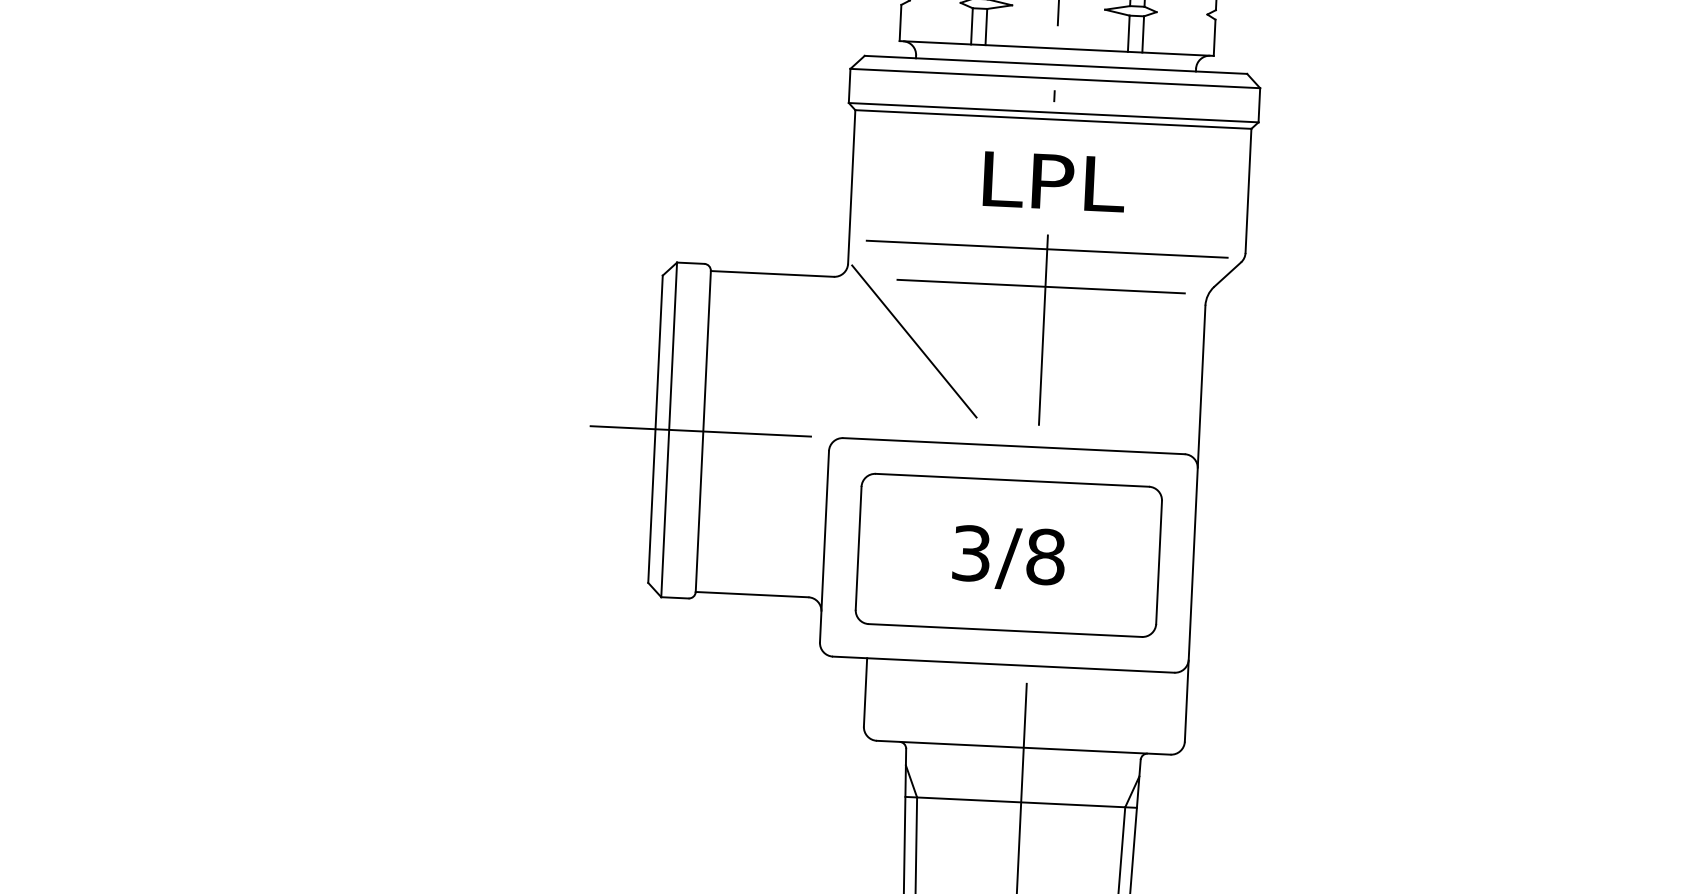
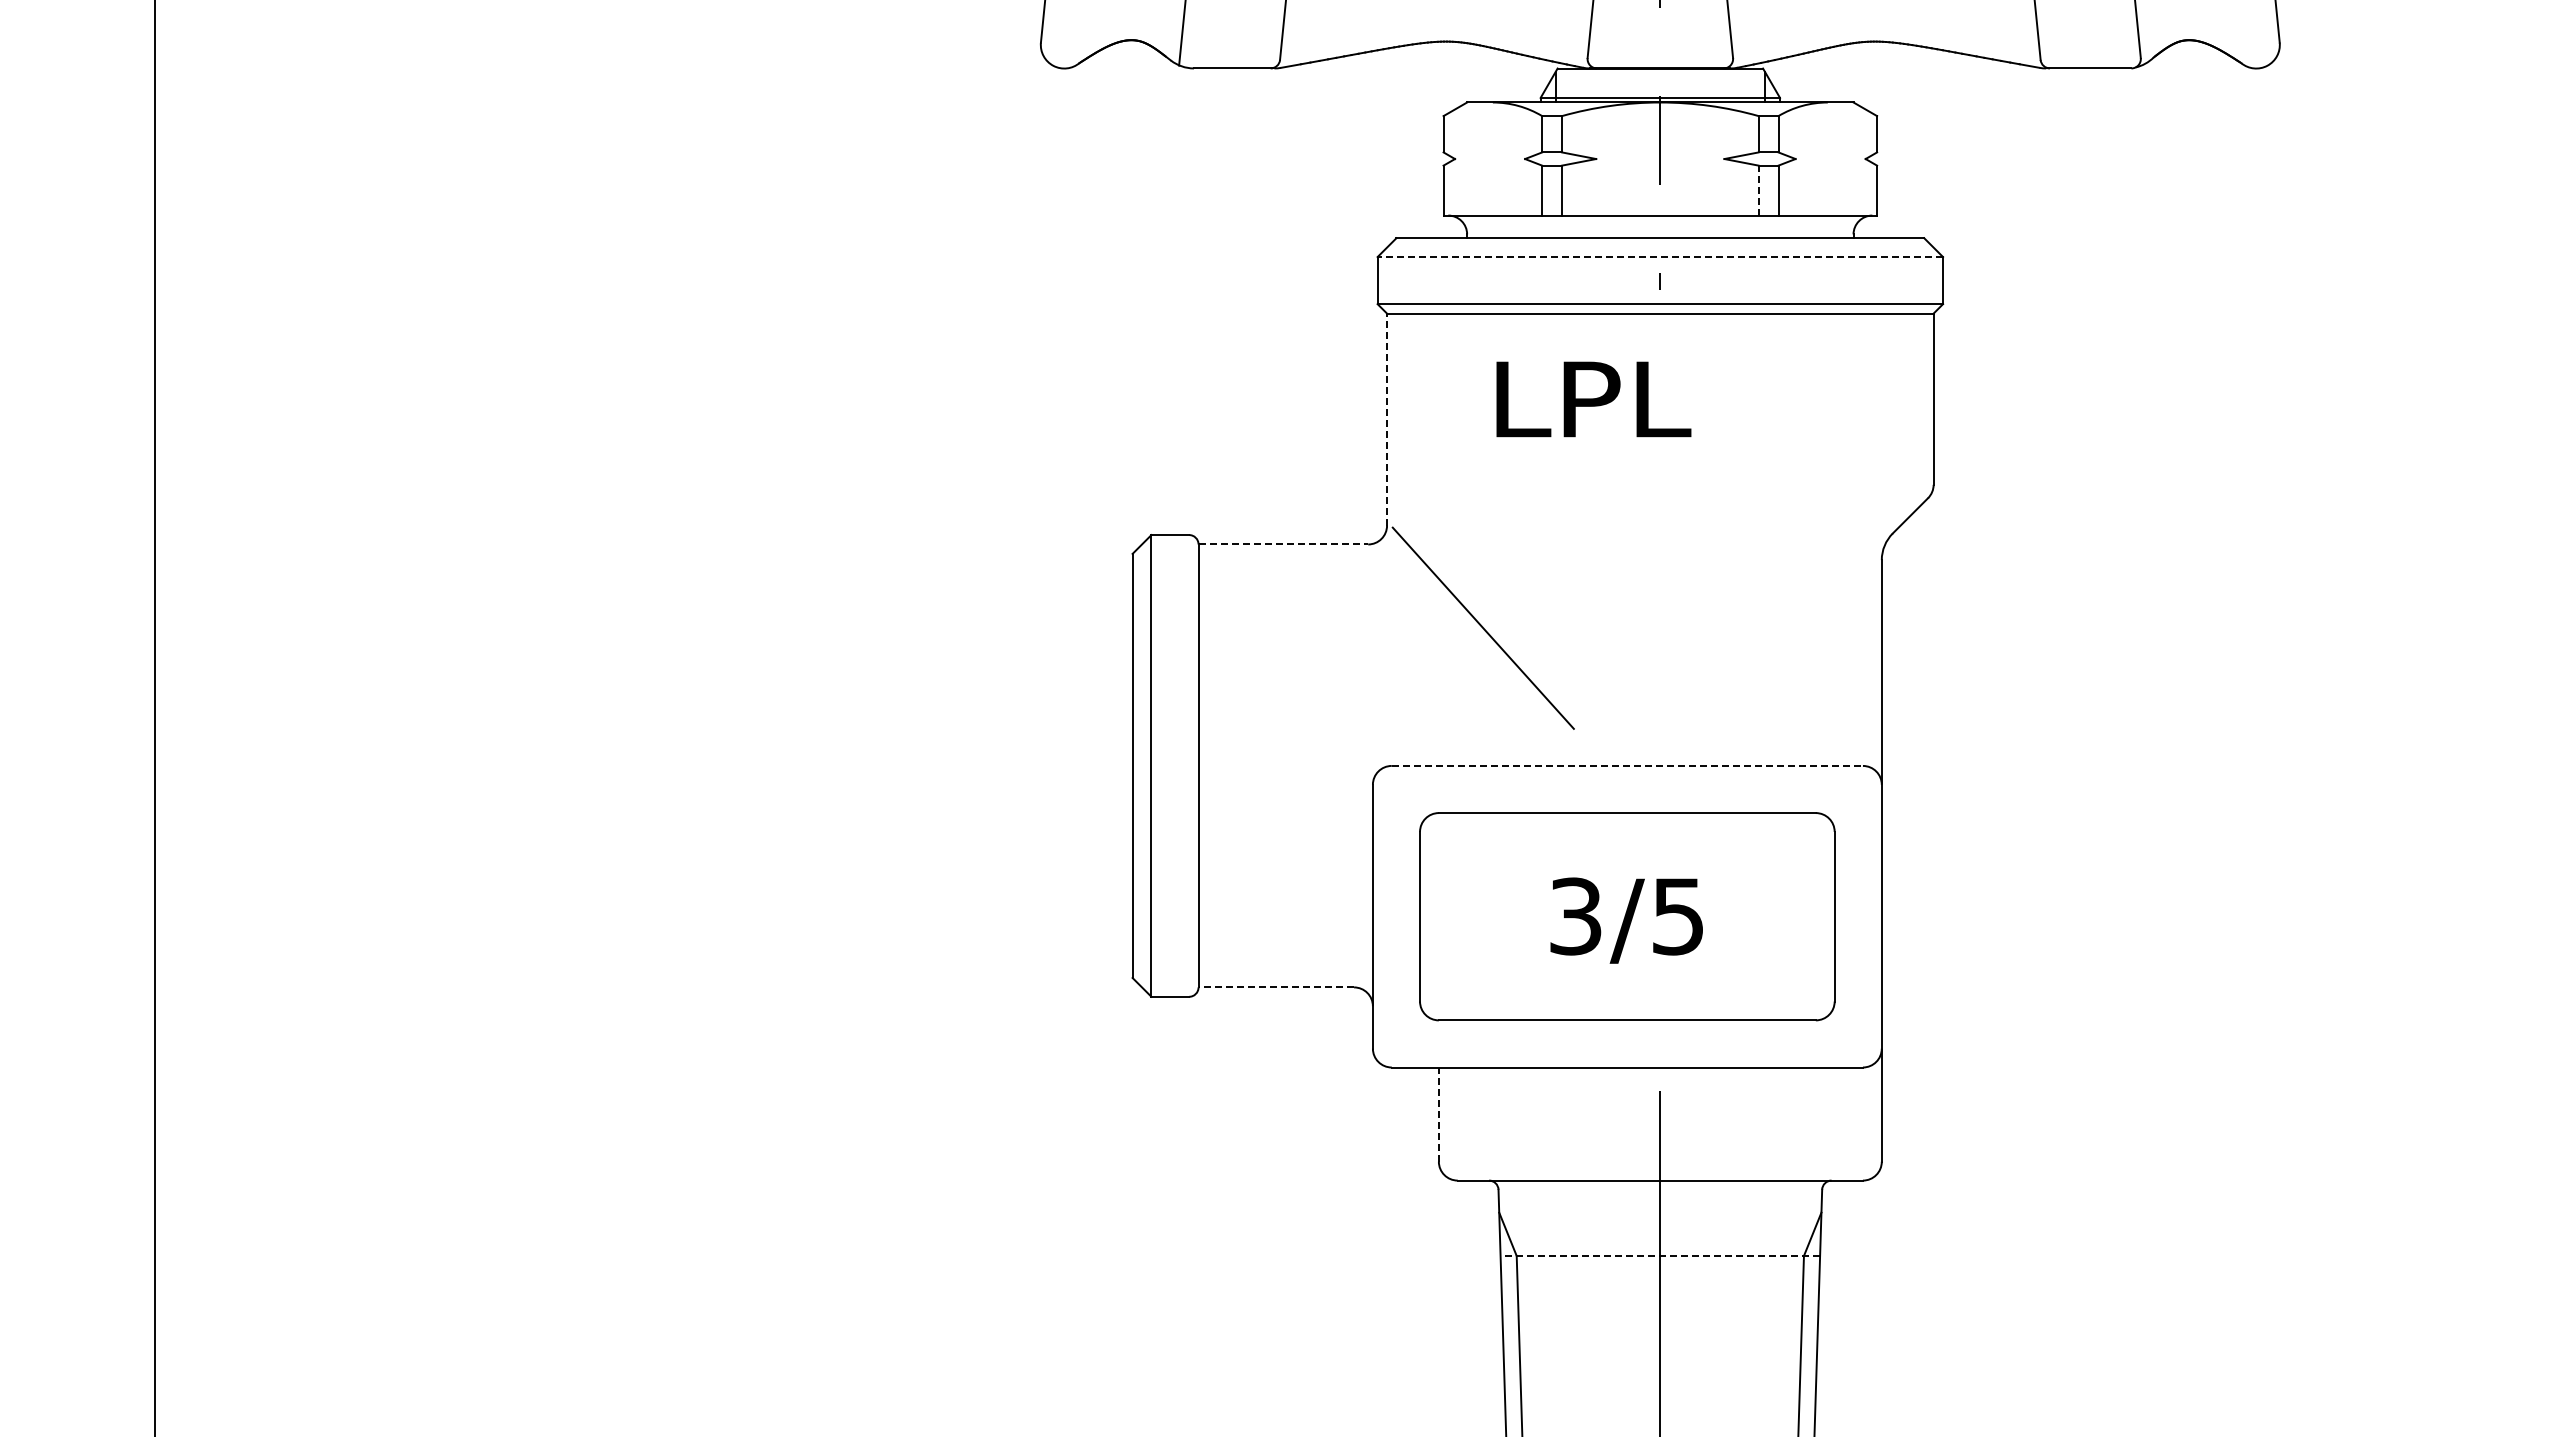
line: (1128, 33) -> (1758, 190), solid -> dashed
line: (1055, 78) -> (1660, 257), solid -> dashed
text: (1054, 181) -> (1593, 399), moved
line: (852, 186) -> (1387, 419), solid -> dashed
line: (772, 273) -> (1283, 544), solid -> dashed
part: (1042, 329) -> (1659, 603), removed
line: (700, 431) -> (1194, 765), removed
line: (1014, 445) -> (1627, 765), solid -> dashed
text: (1045, 557) -> (1678, 916), 3/8 -> 3/5
line: (752, 594) -> (1276, 987), solid -> dashed
line: (865, 692) -> (1438, 1114), solid -> dashed
line: (1021, 802) -> (1660, 1255), solid -> dashed

